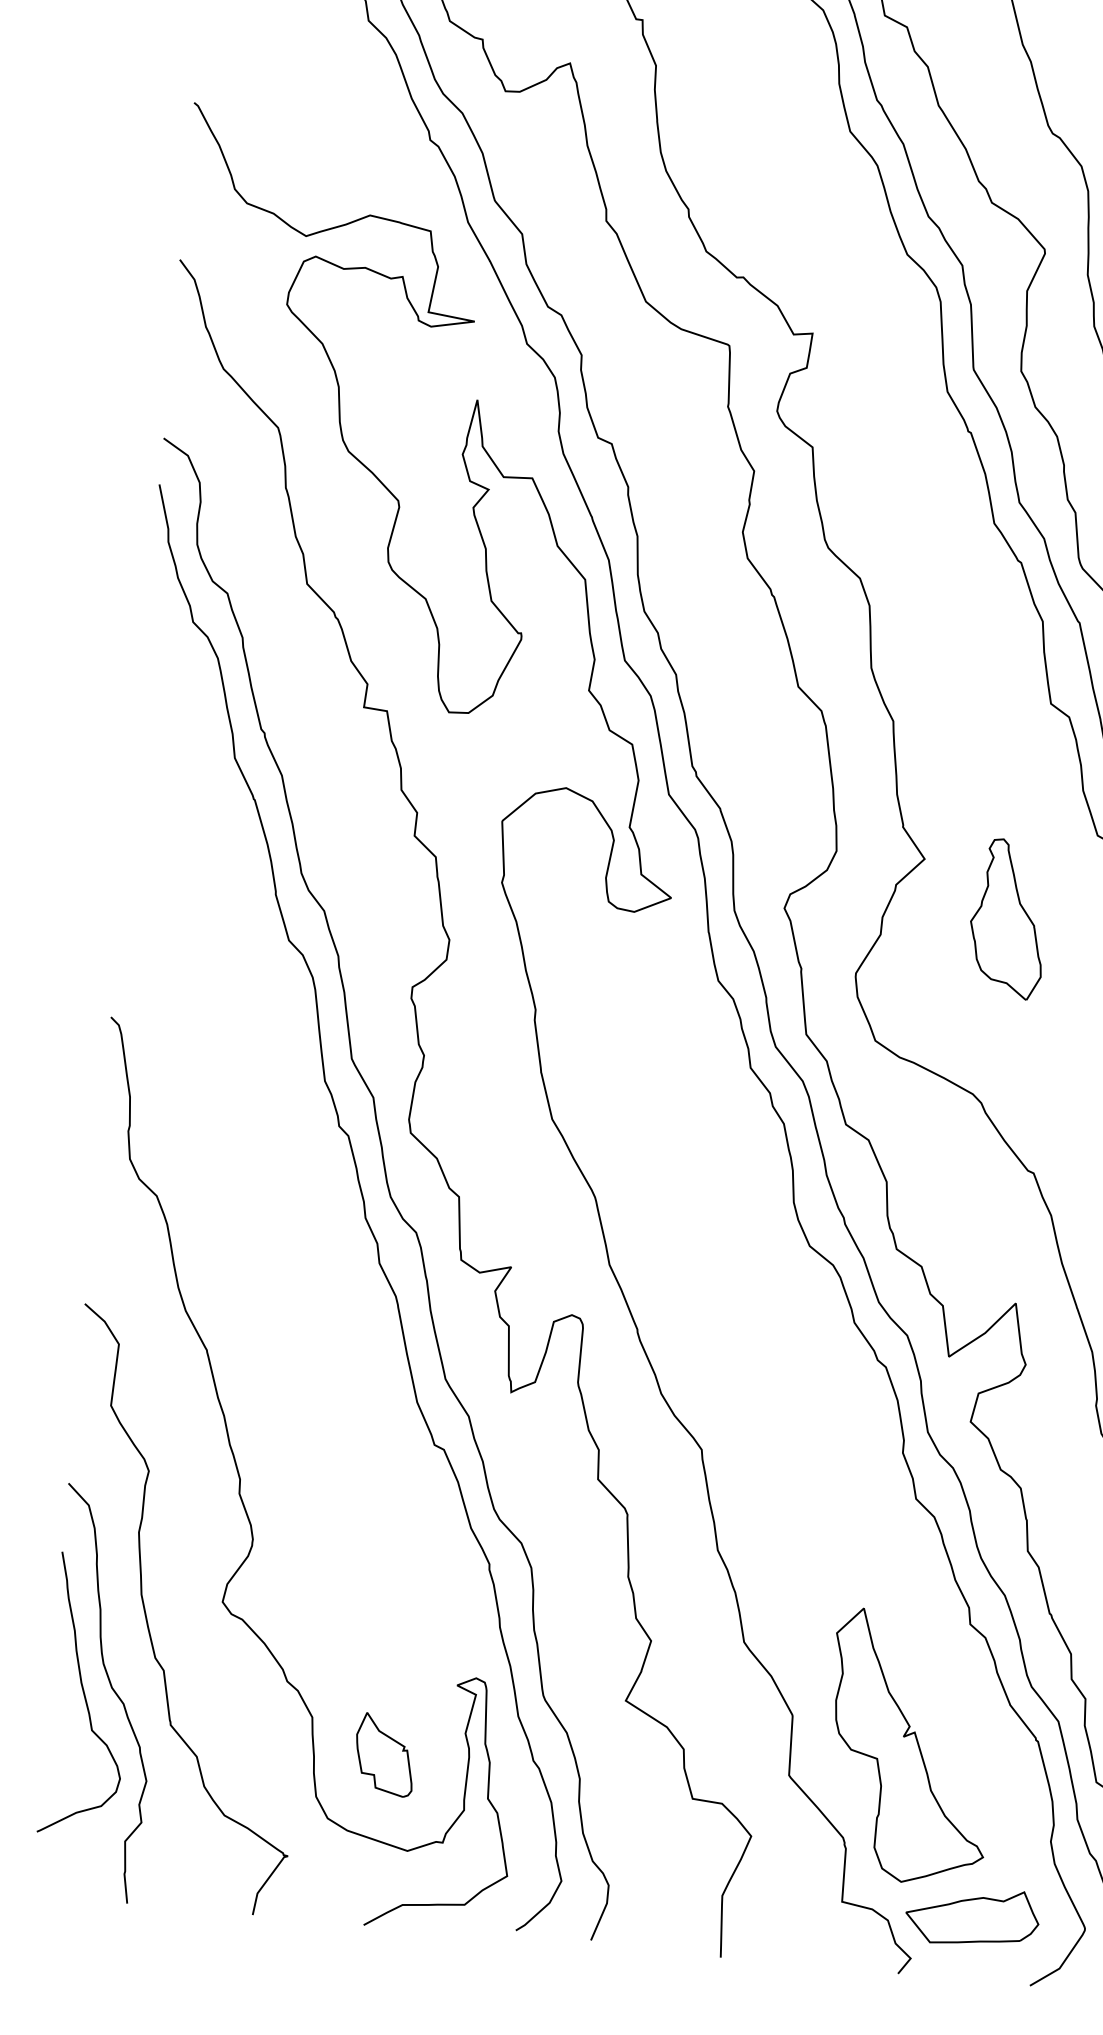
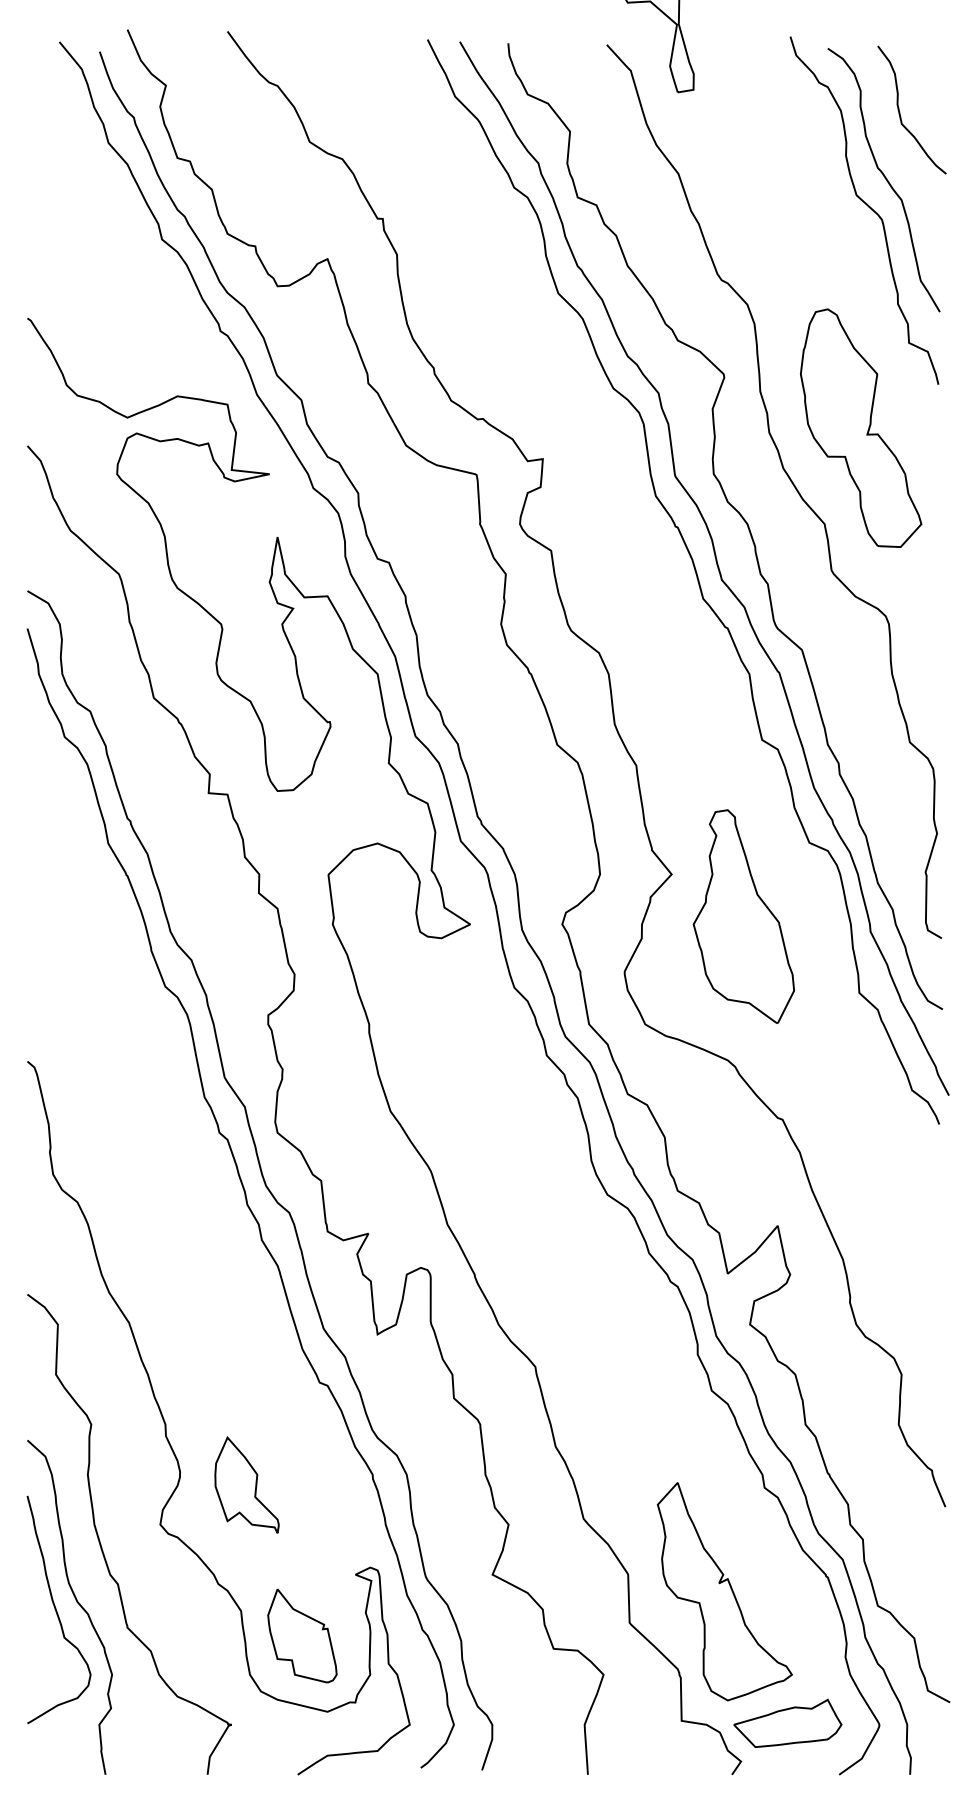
part: (1008, 918) -> (743, 916), size x1.67
part: (333, 1562) -> (246, 1484), added
part: (385, 1754) -> (302, 1635), size x1.43

